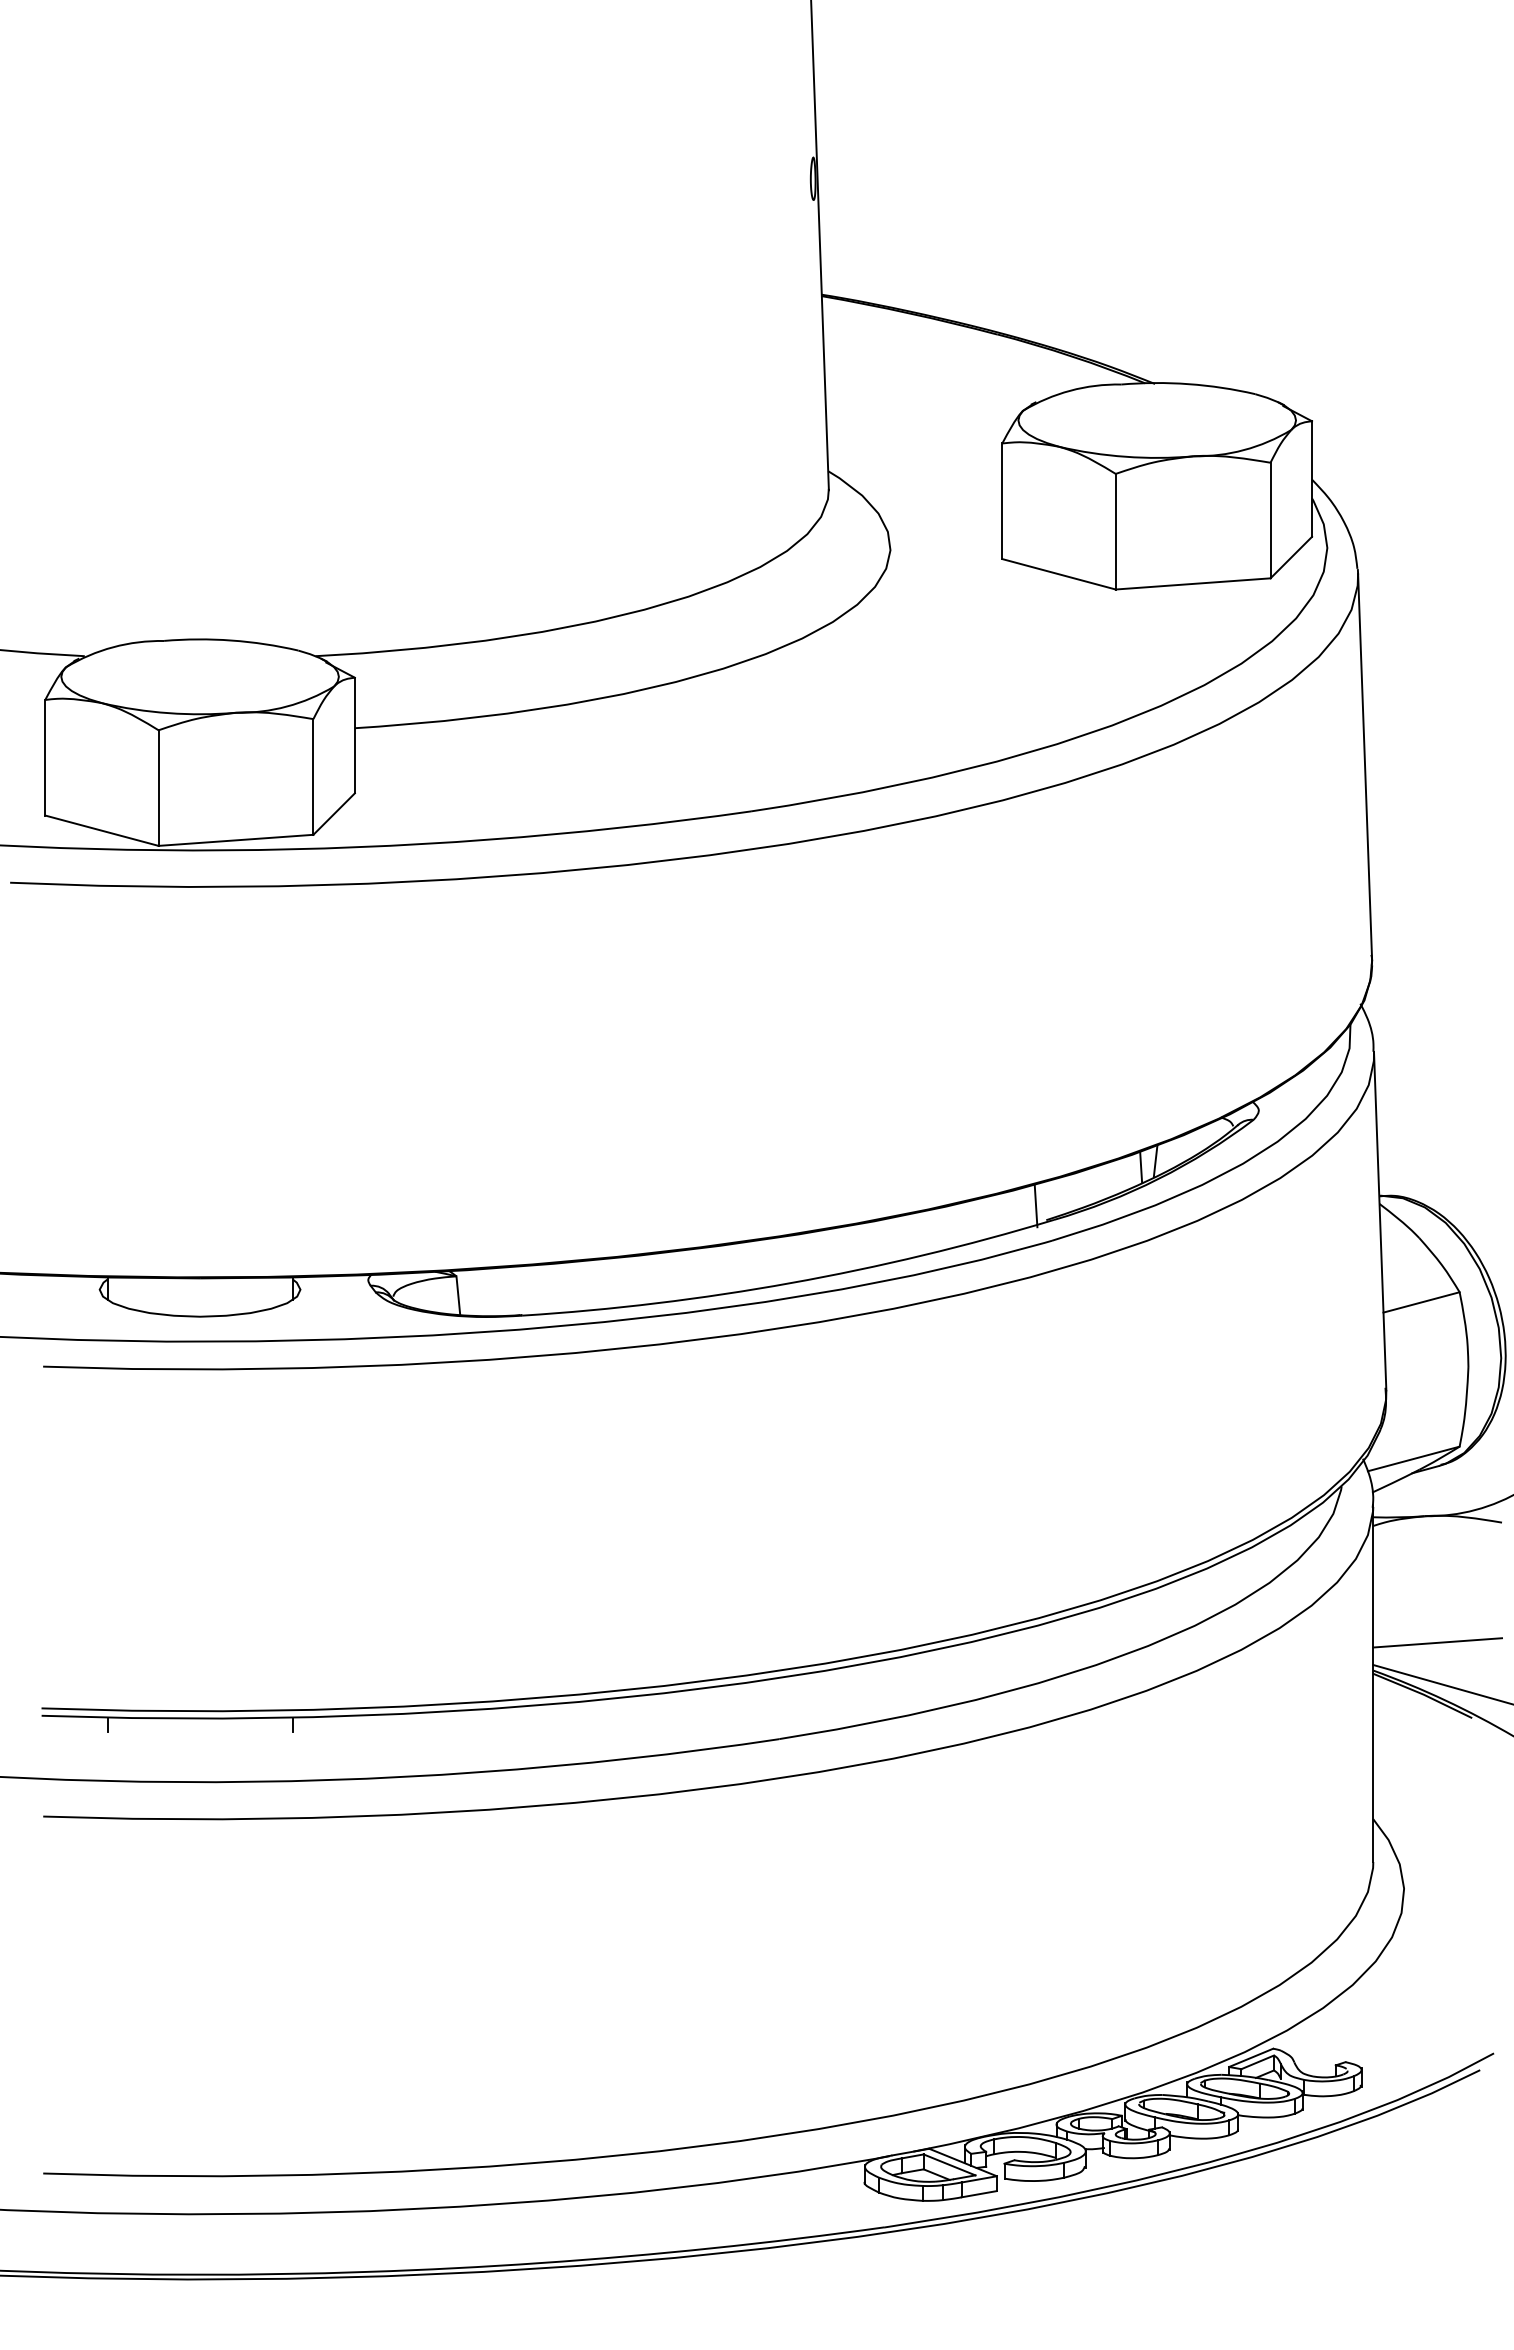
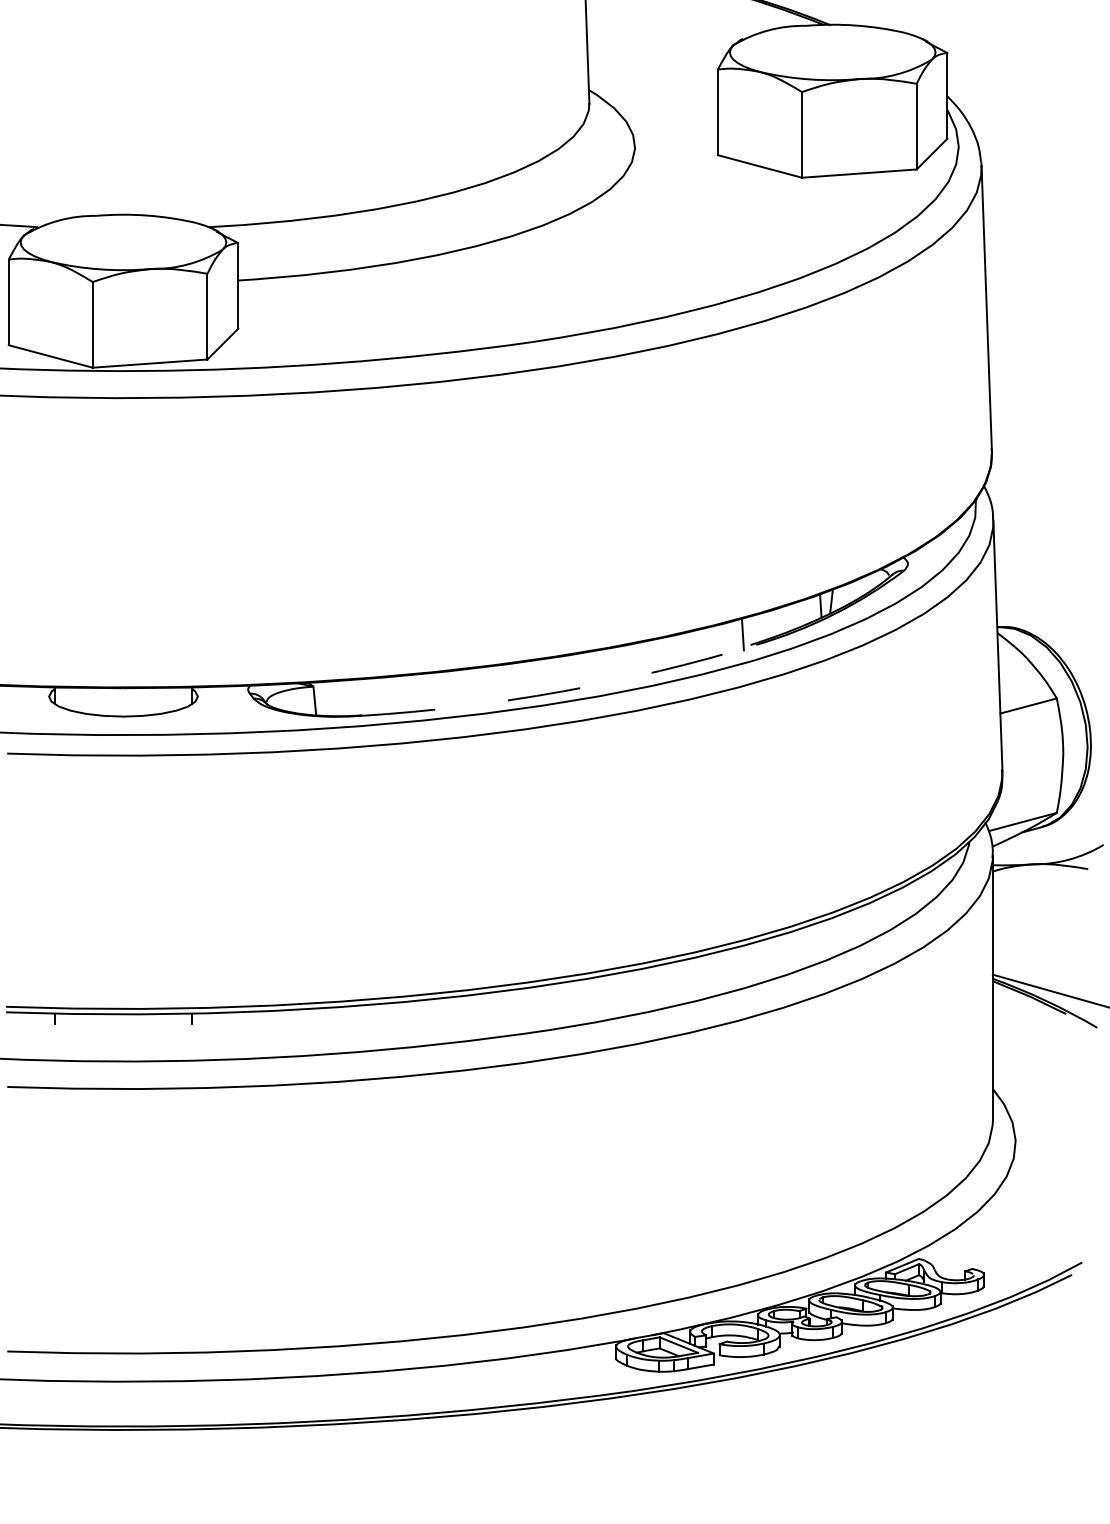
arc: (790, 1283) -> (560, 691), solid -> dashed
line: (1437, 1642) -> (1040, 958), removed

